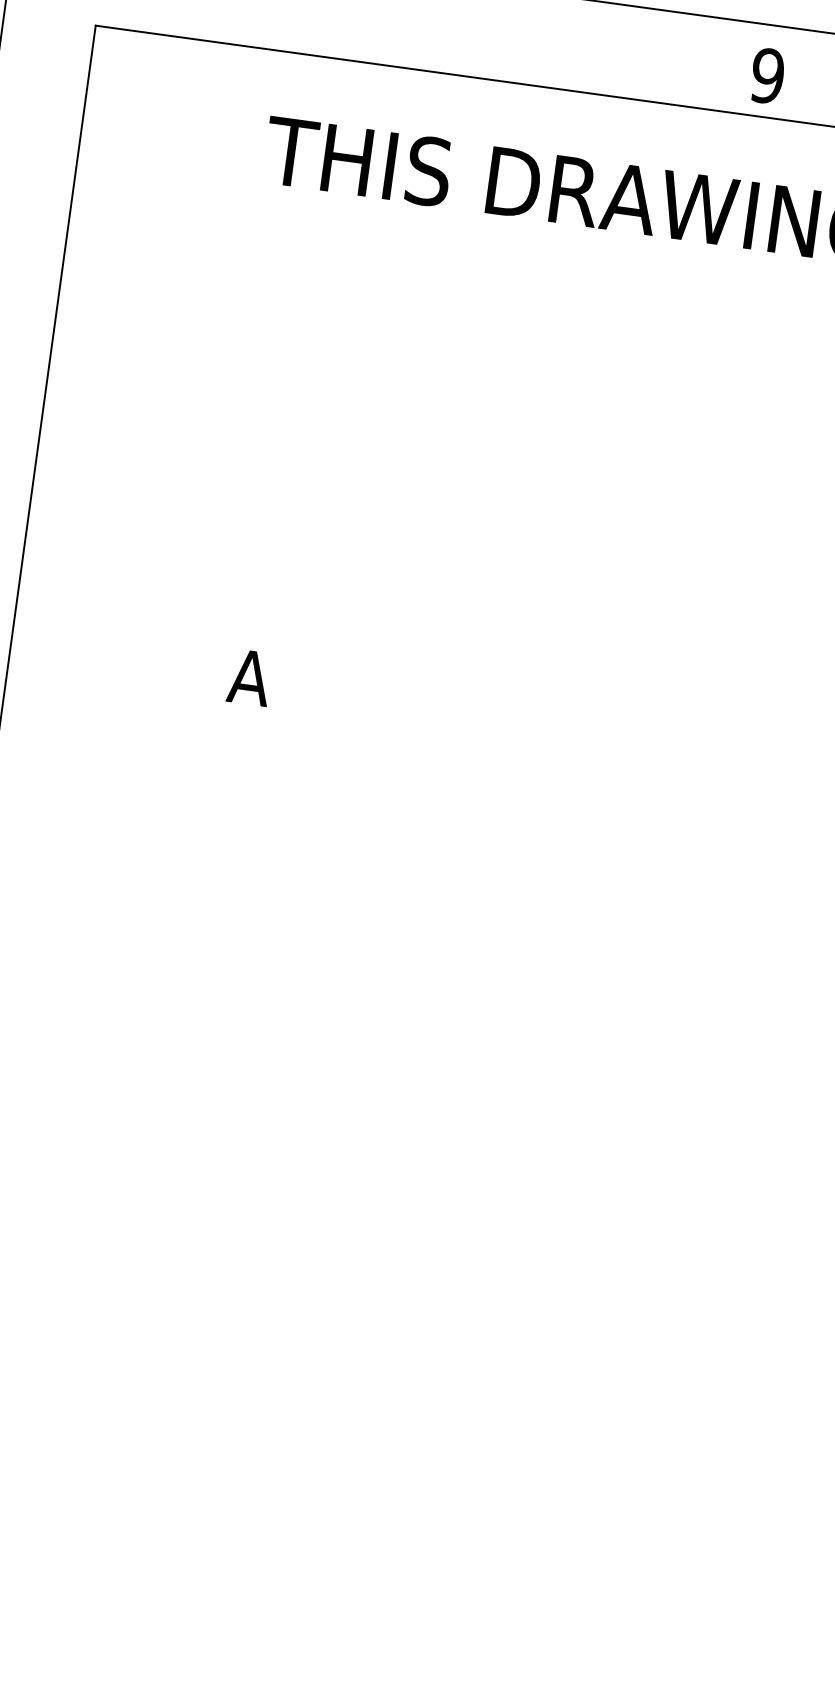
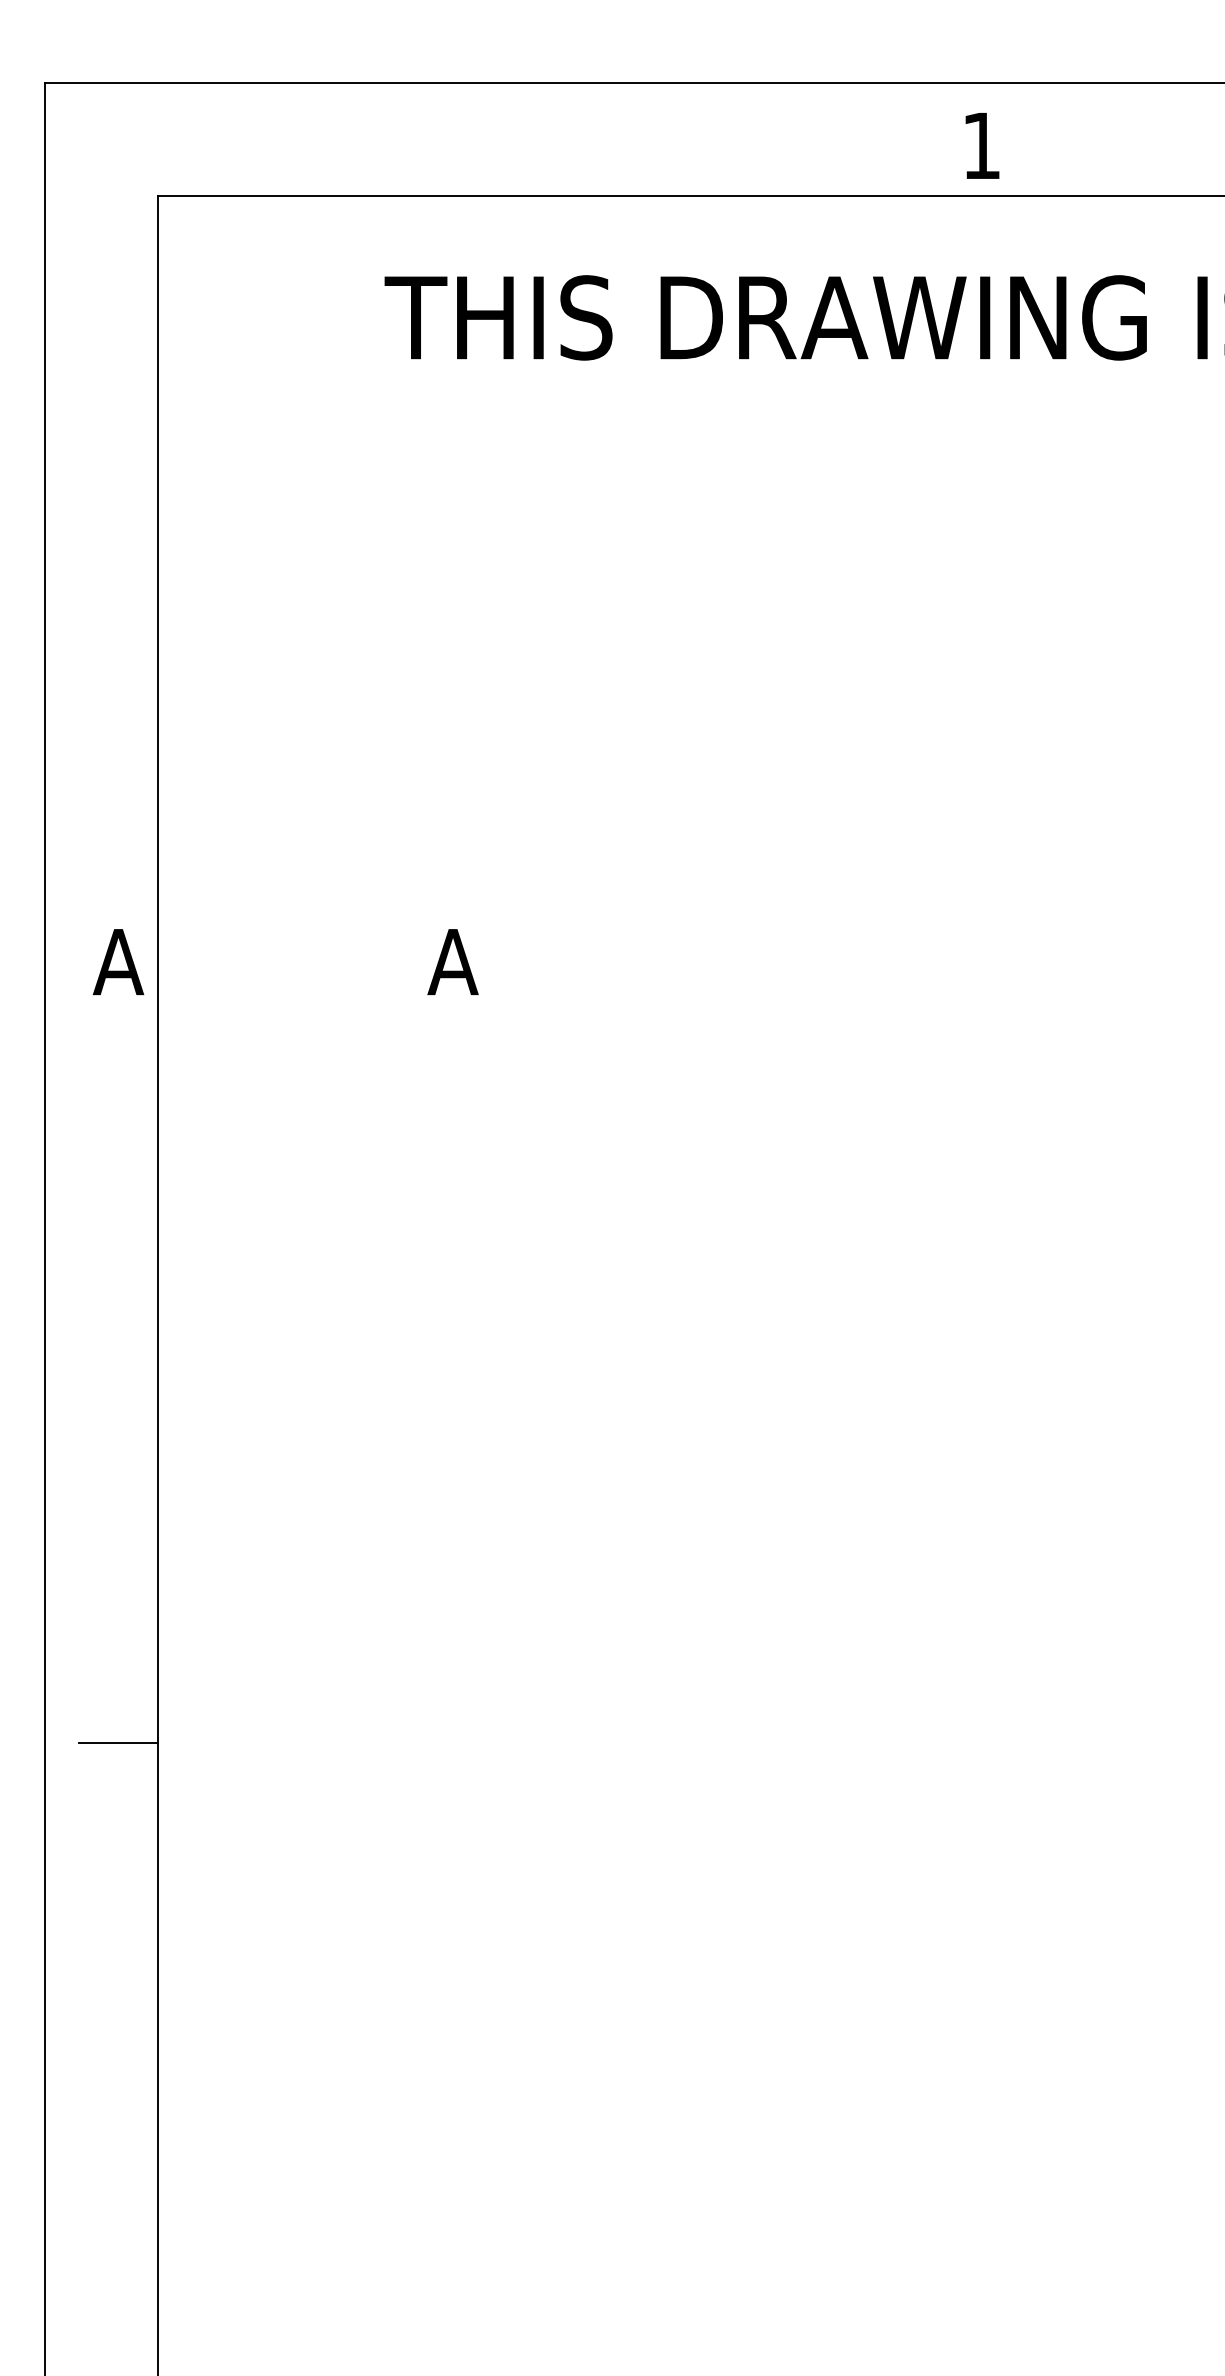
text: (767, 75) -> (981, 145), 9 -> 1

